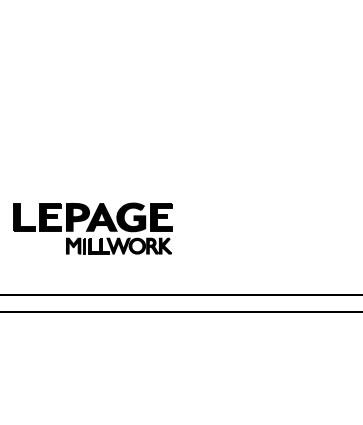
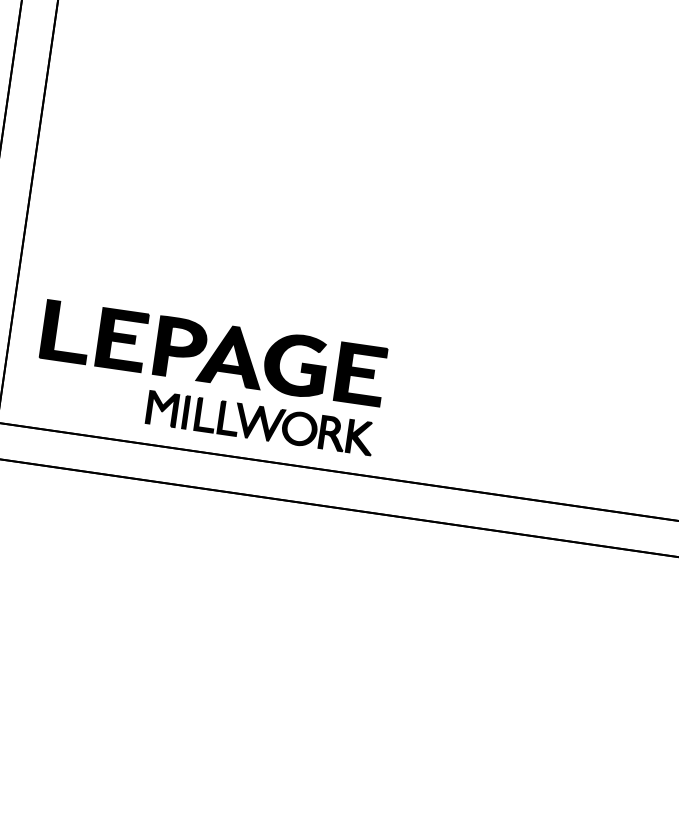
part: (92, 228) -> (208, 376), moved

